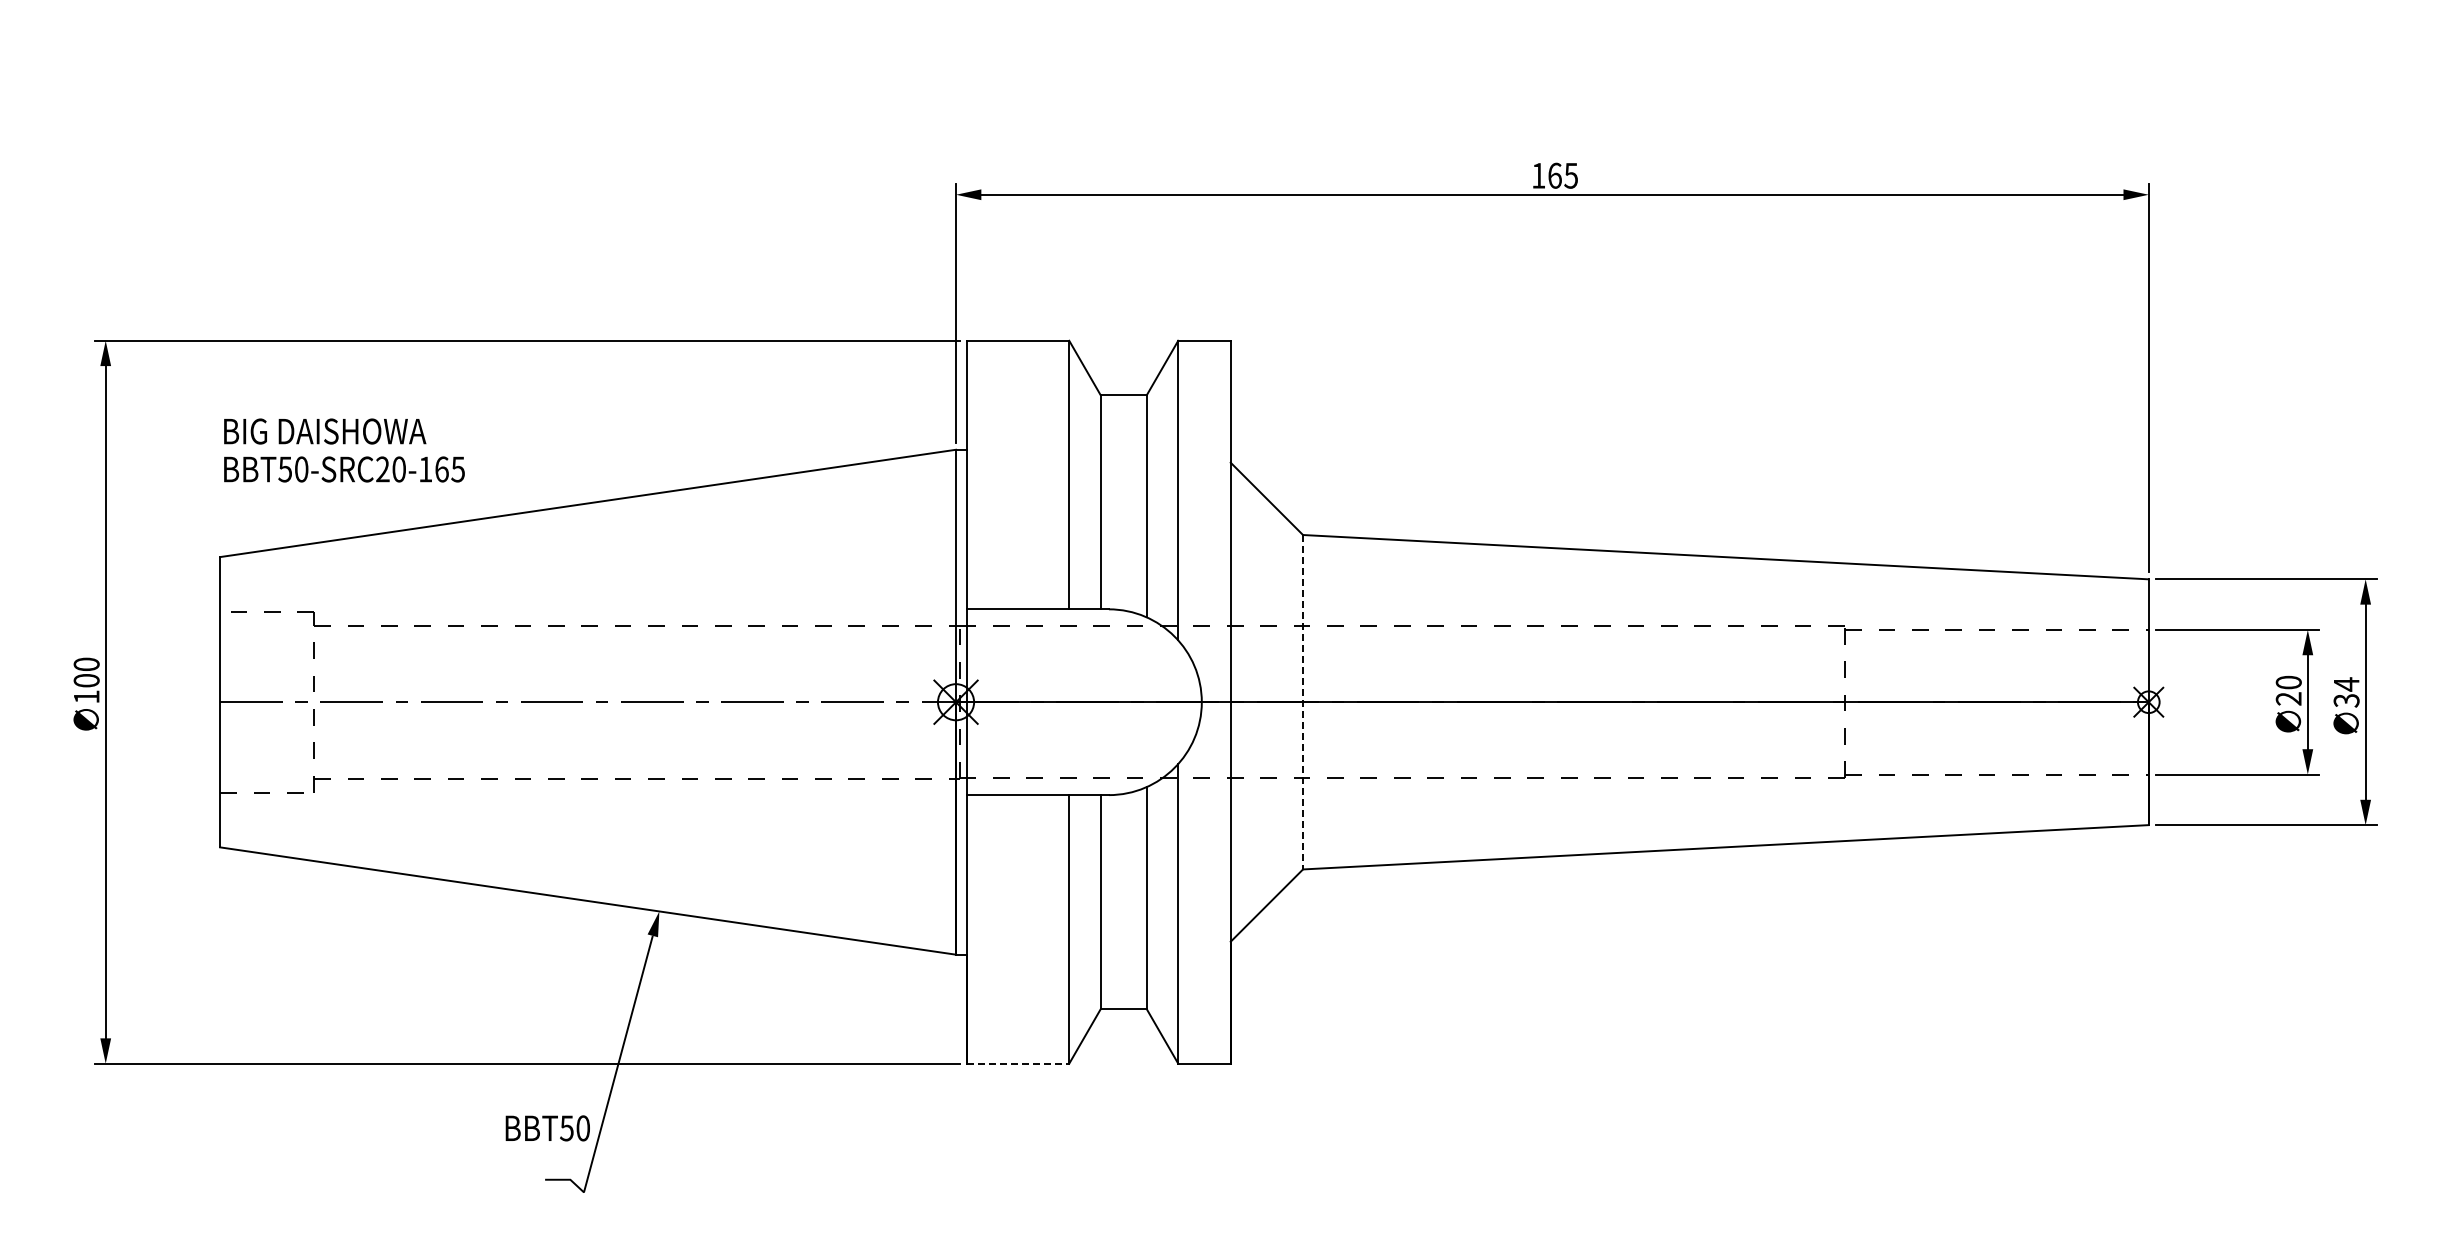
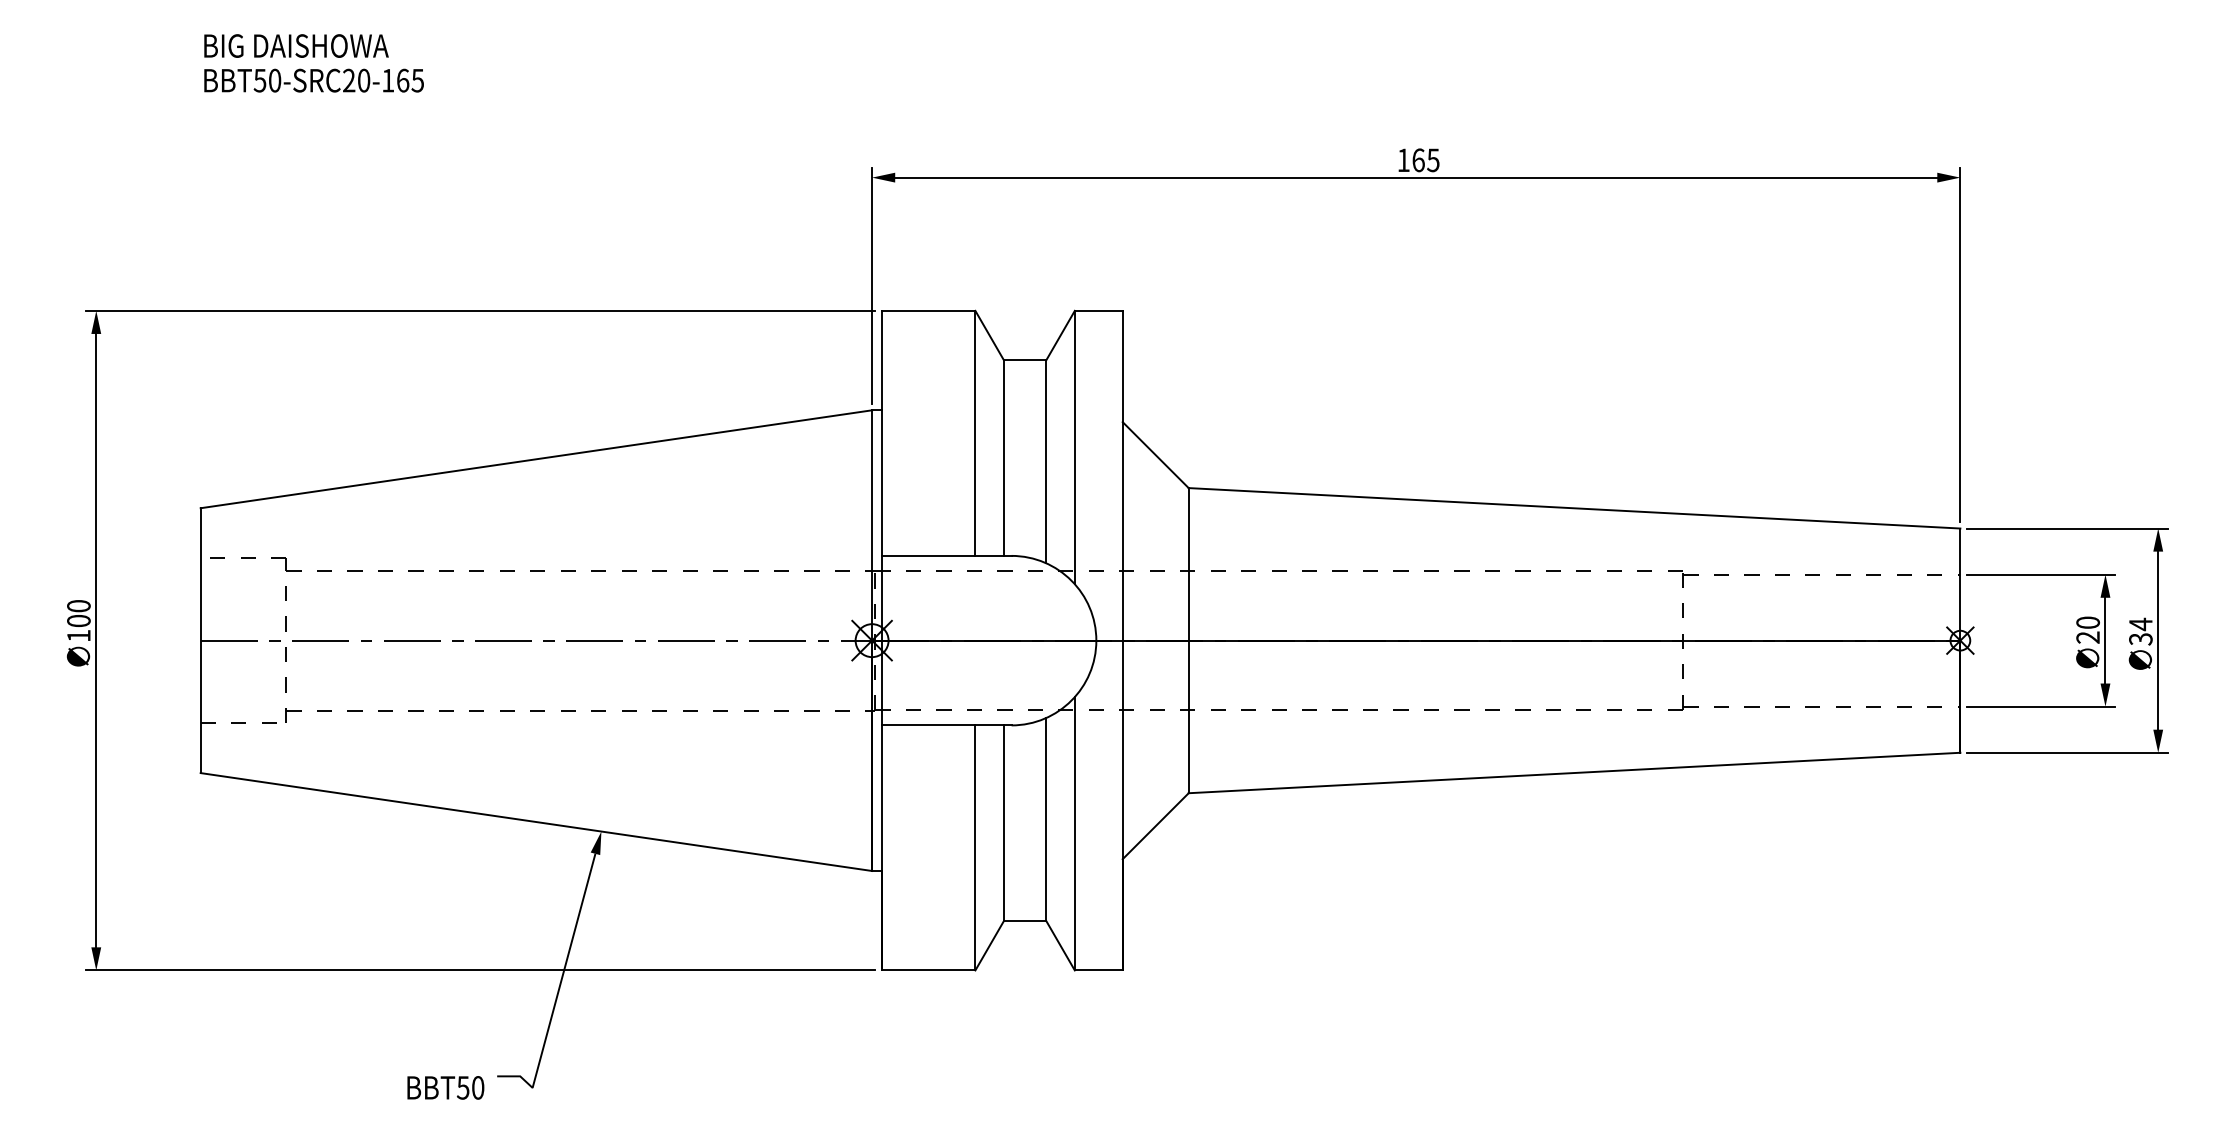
text: (344, 450) -> (314, 63), moved
line: (1303, 702) -> (1189, 640), dashed -> solid
line: (1018, 1063) -> (929, 970), dashed -> solid
text: (547, 1128) -> (445, 1087), moved

